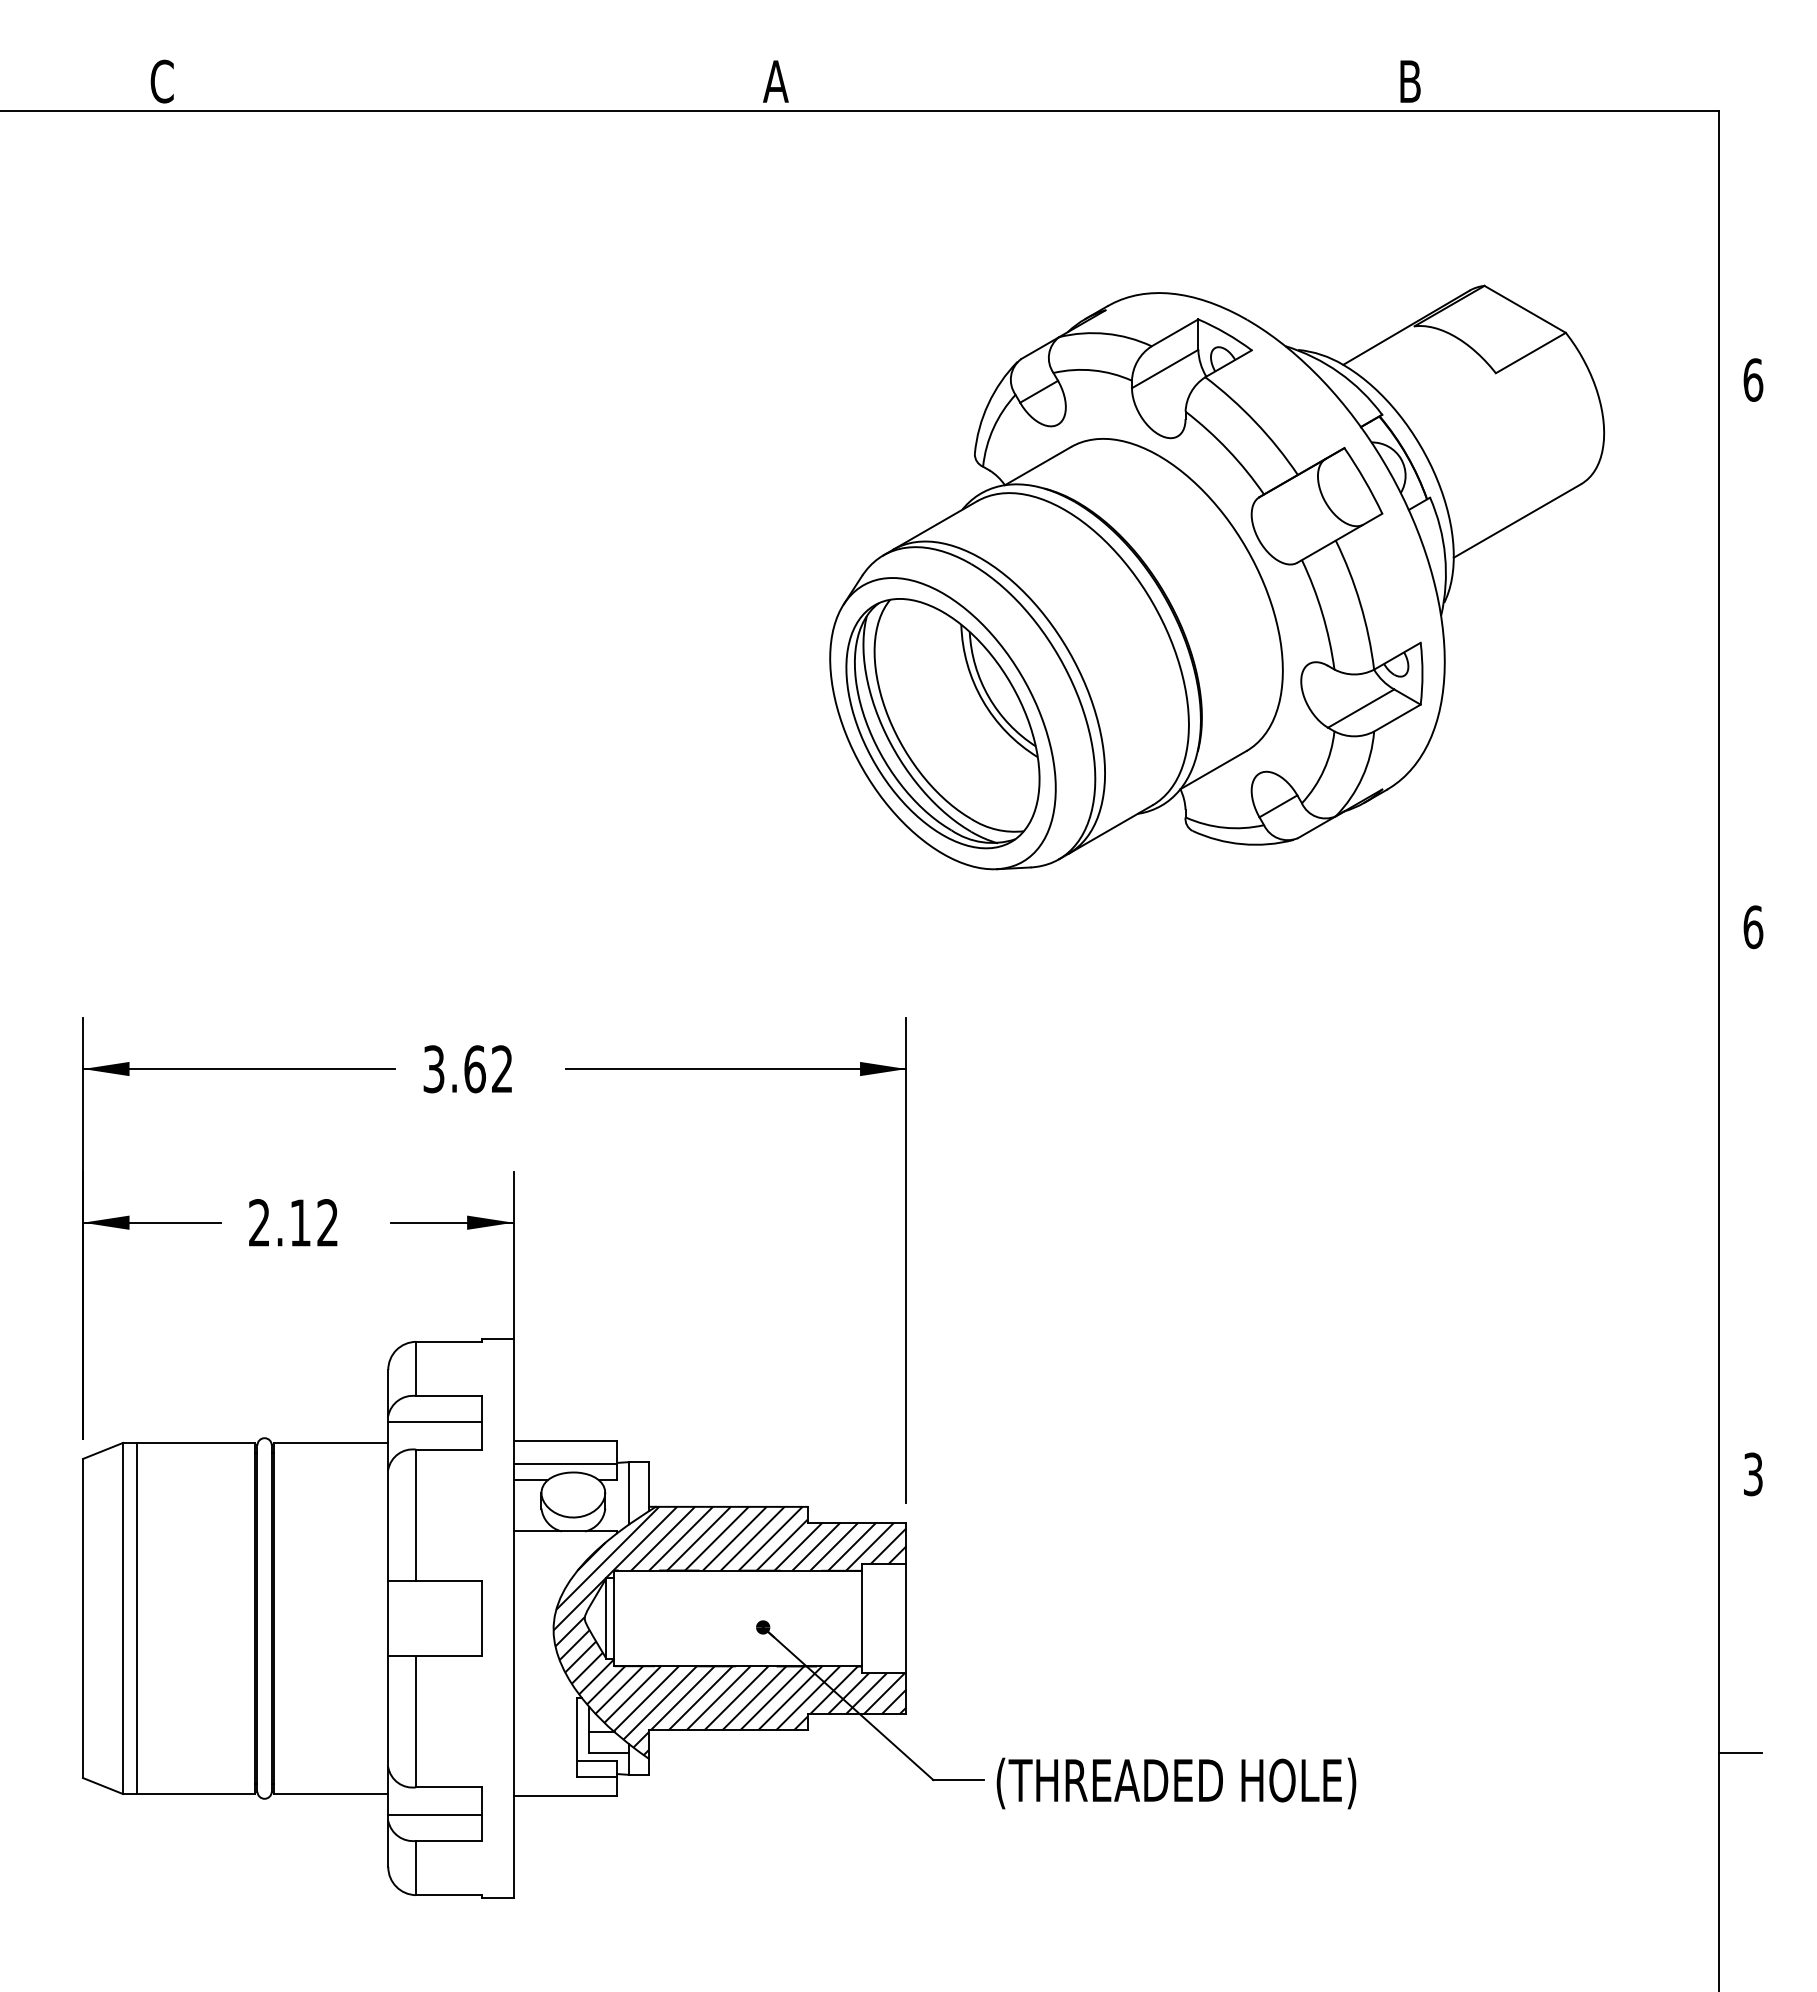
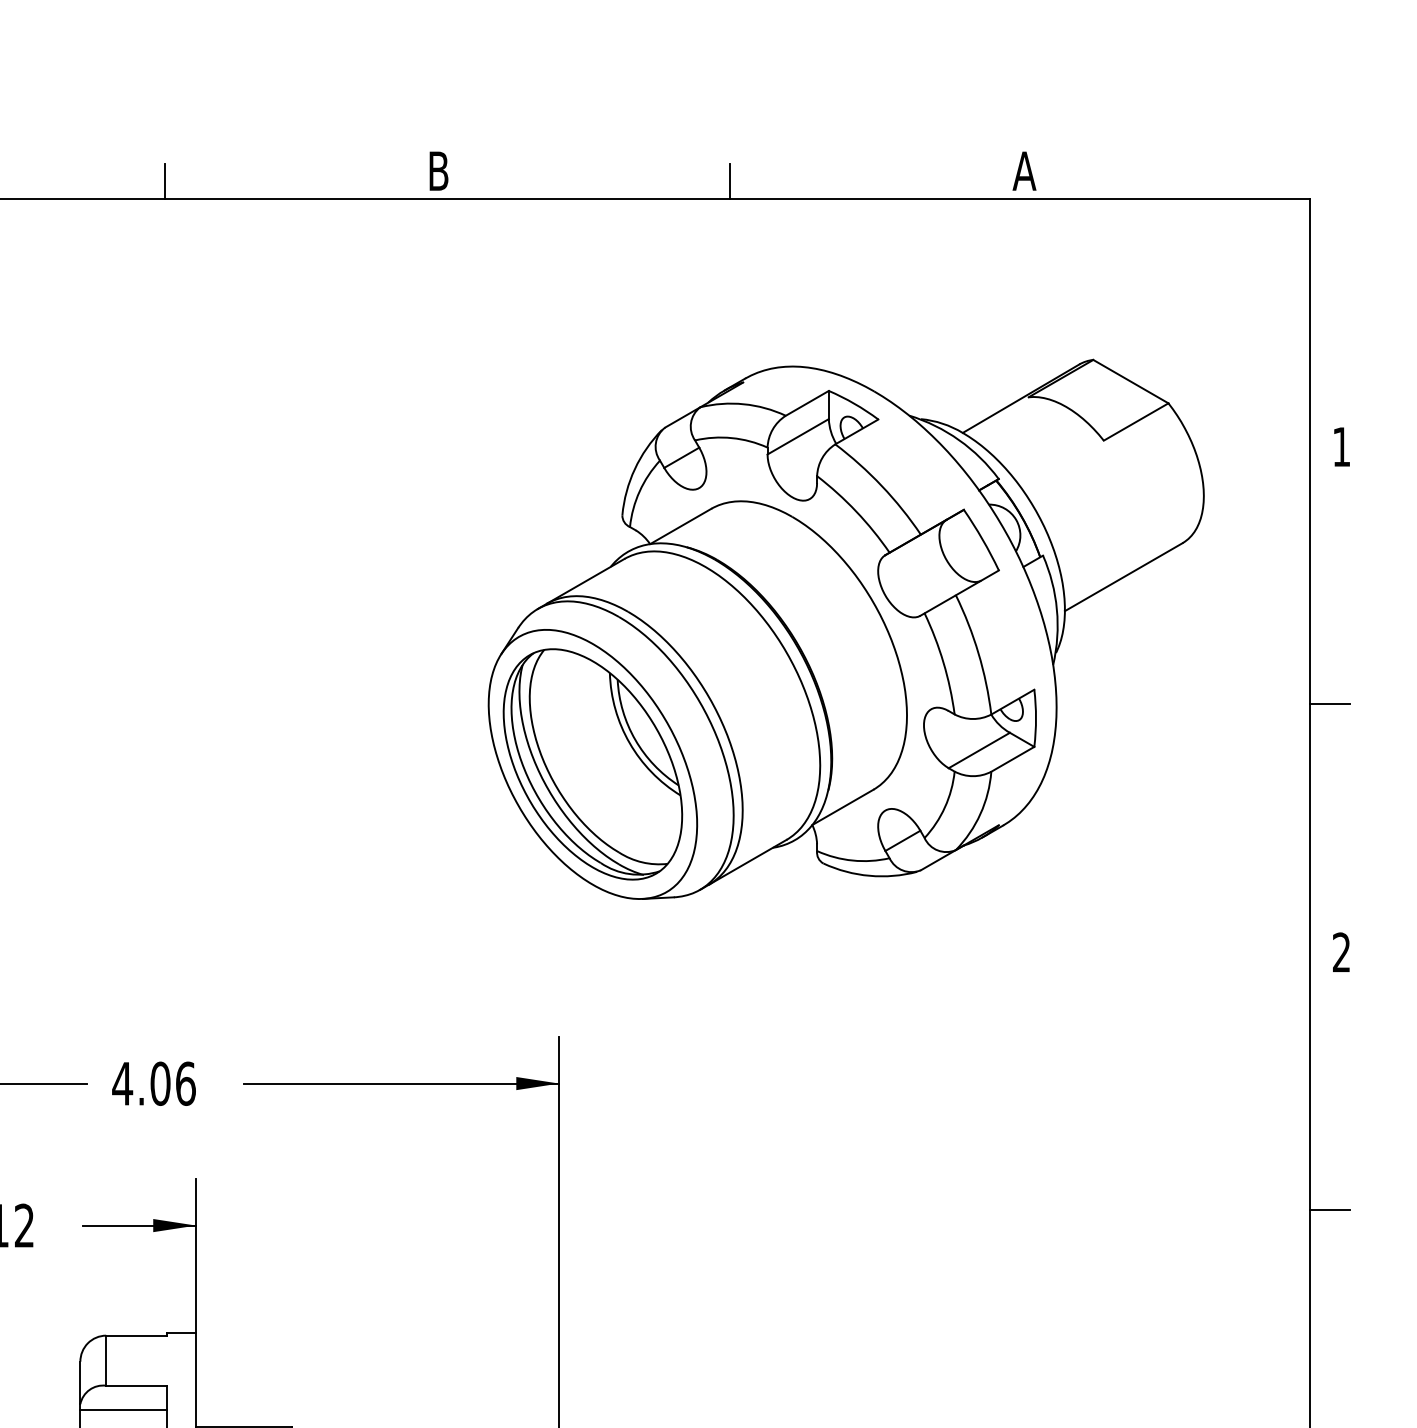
text: (775, 81) -> (438, 171), A -> B
text: (1409, 81) -> (1023, 171), B -> A
line: (479, 92) -> (164, 181), added
line: (1091, 92) -> (730, 181), added
text: (1753, 379) -> (1341, 446), 6 -> 1
line: (1739, 658) -> (1328, 704), added
text: (1753, 927) -> (1341, 952), 6 -> 2
text: (467, 1069) -> (153, 1084), 3.62 -> 4.06
line: (1739, 1205) -> (1328, 1209), added

